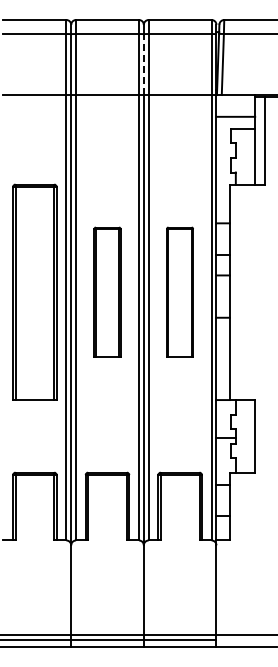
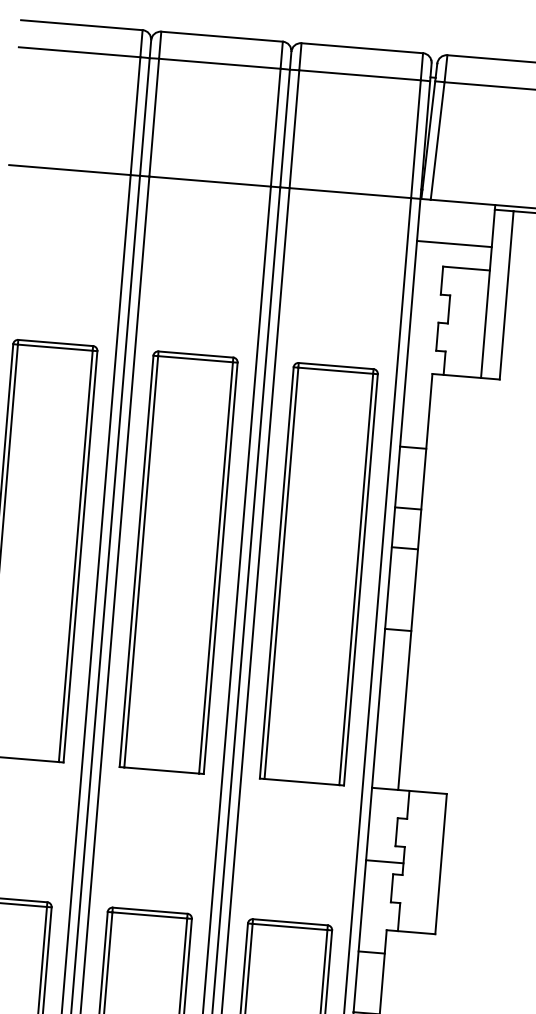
line: (143, 64) -> (284, 128), dashed -> solid
part: (107, 291) -> (178, 560), size x1.67
part: (179, 291) -> (317, 572), size x1.67

